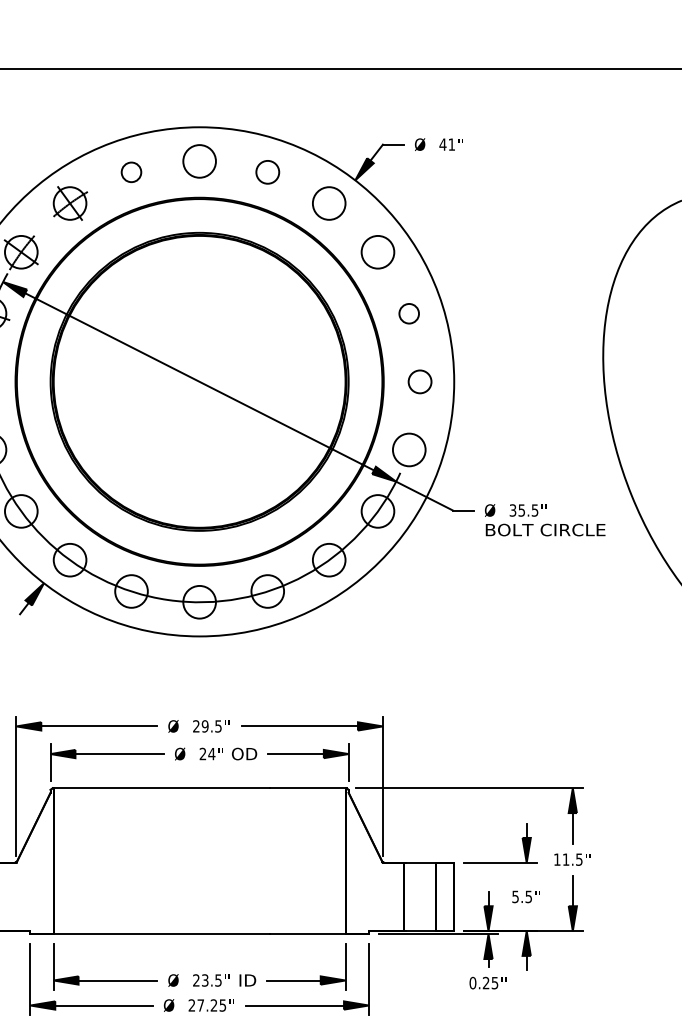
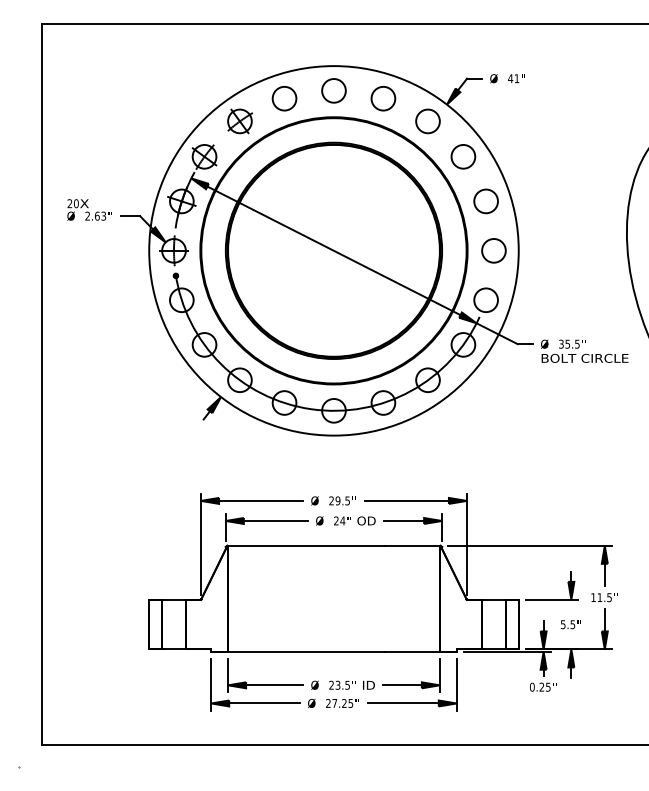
circle: (131, 171) -> (284, 98), size x1.67
circle: (267, 171) -> (383, 98), size x1.43
circle: (408, 313) -> (485, 201), size x1.67
circle: (419, 381) -> (493, 250), size x1.43

